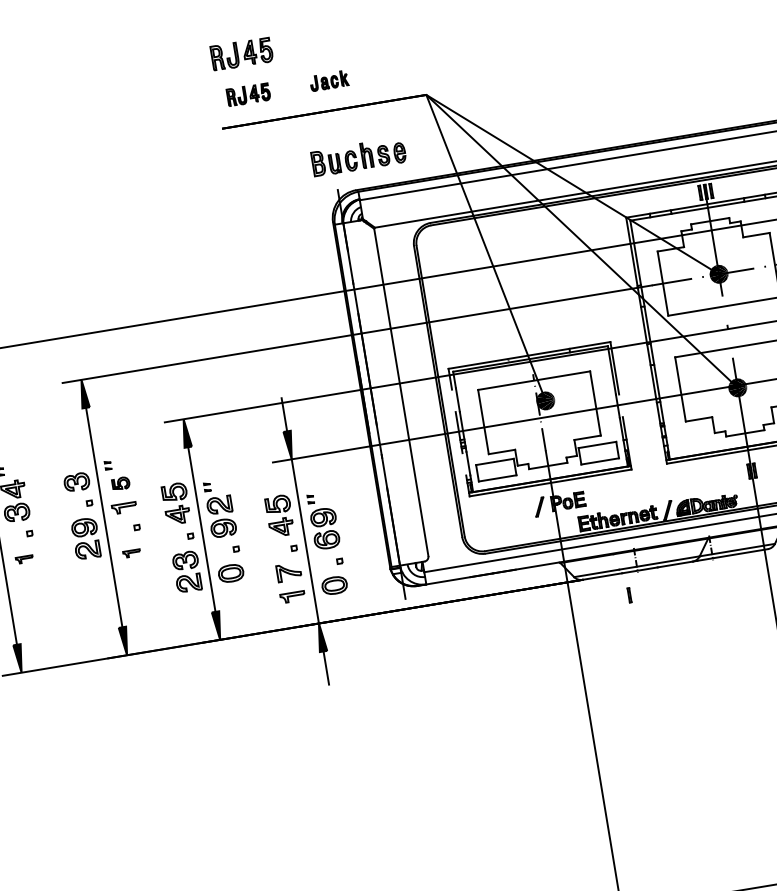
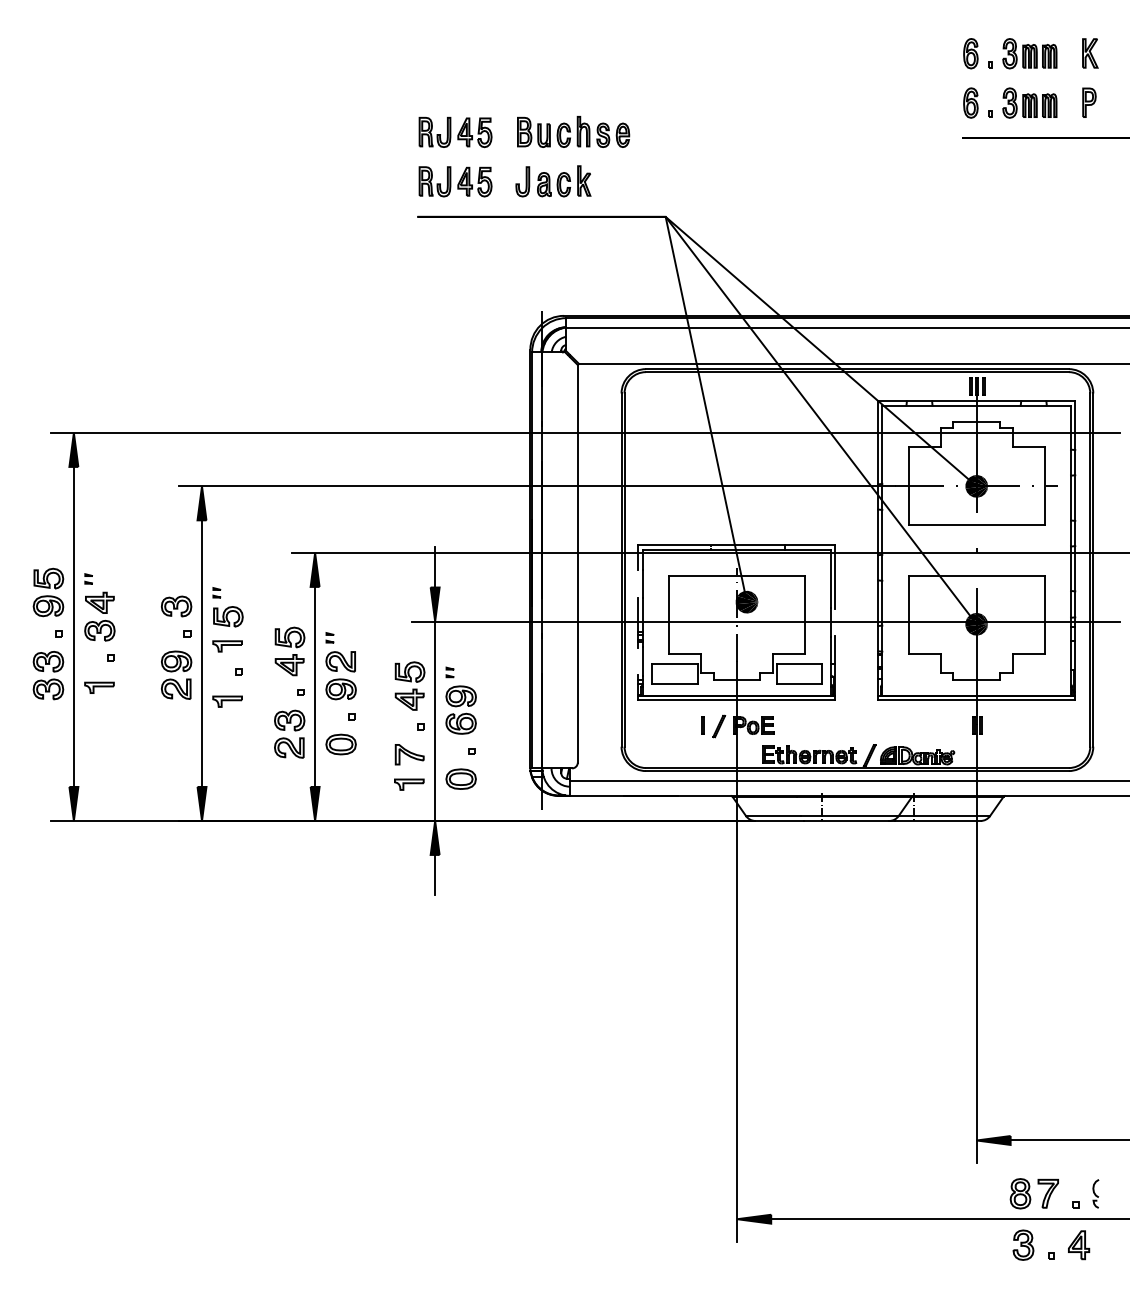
part: (329, 81) -> (553, 181), size x1.67
part: (248, 94) -> (455, 181), size x1.43
part: (358, 156) -> (573, 131), moved
part: (121, 483) -> (228, 616), size x1.43
part: (131, 553) -> (227, 701), size x1.43
part: (24, 559) -> (99, 687), size x1.43
line: (629, 595) -> (702, 725), moved

